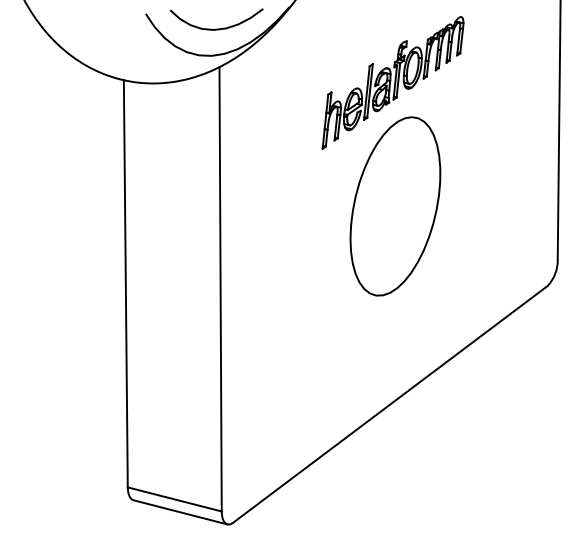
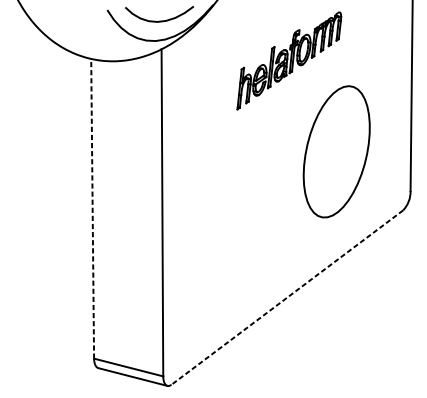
part: (395, 206) -> (336, 151), moved
line: (125, 283) -> (92, 208), solid -> dashed
line: (390, 404) -> (287, 297), solid -> dashed

